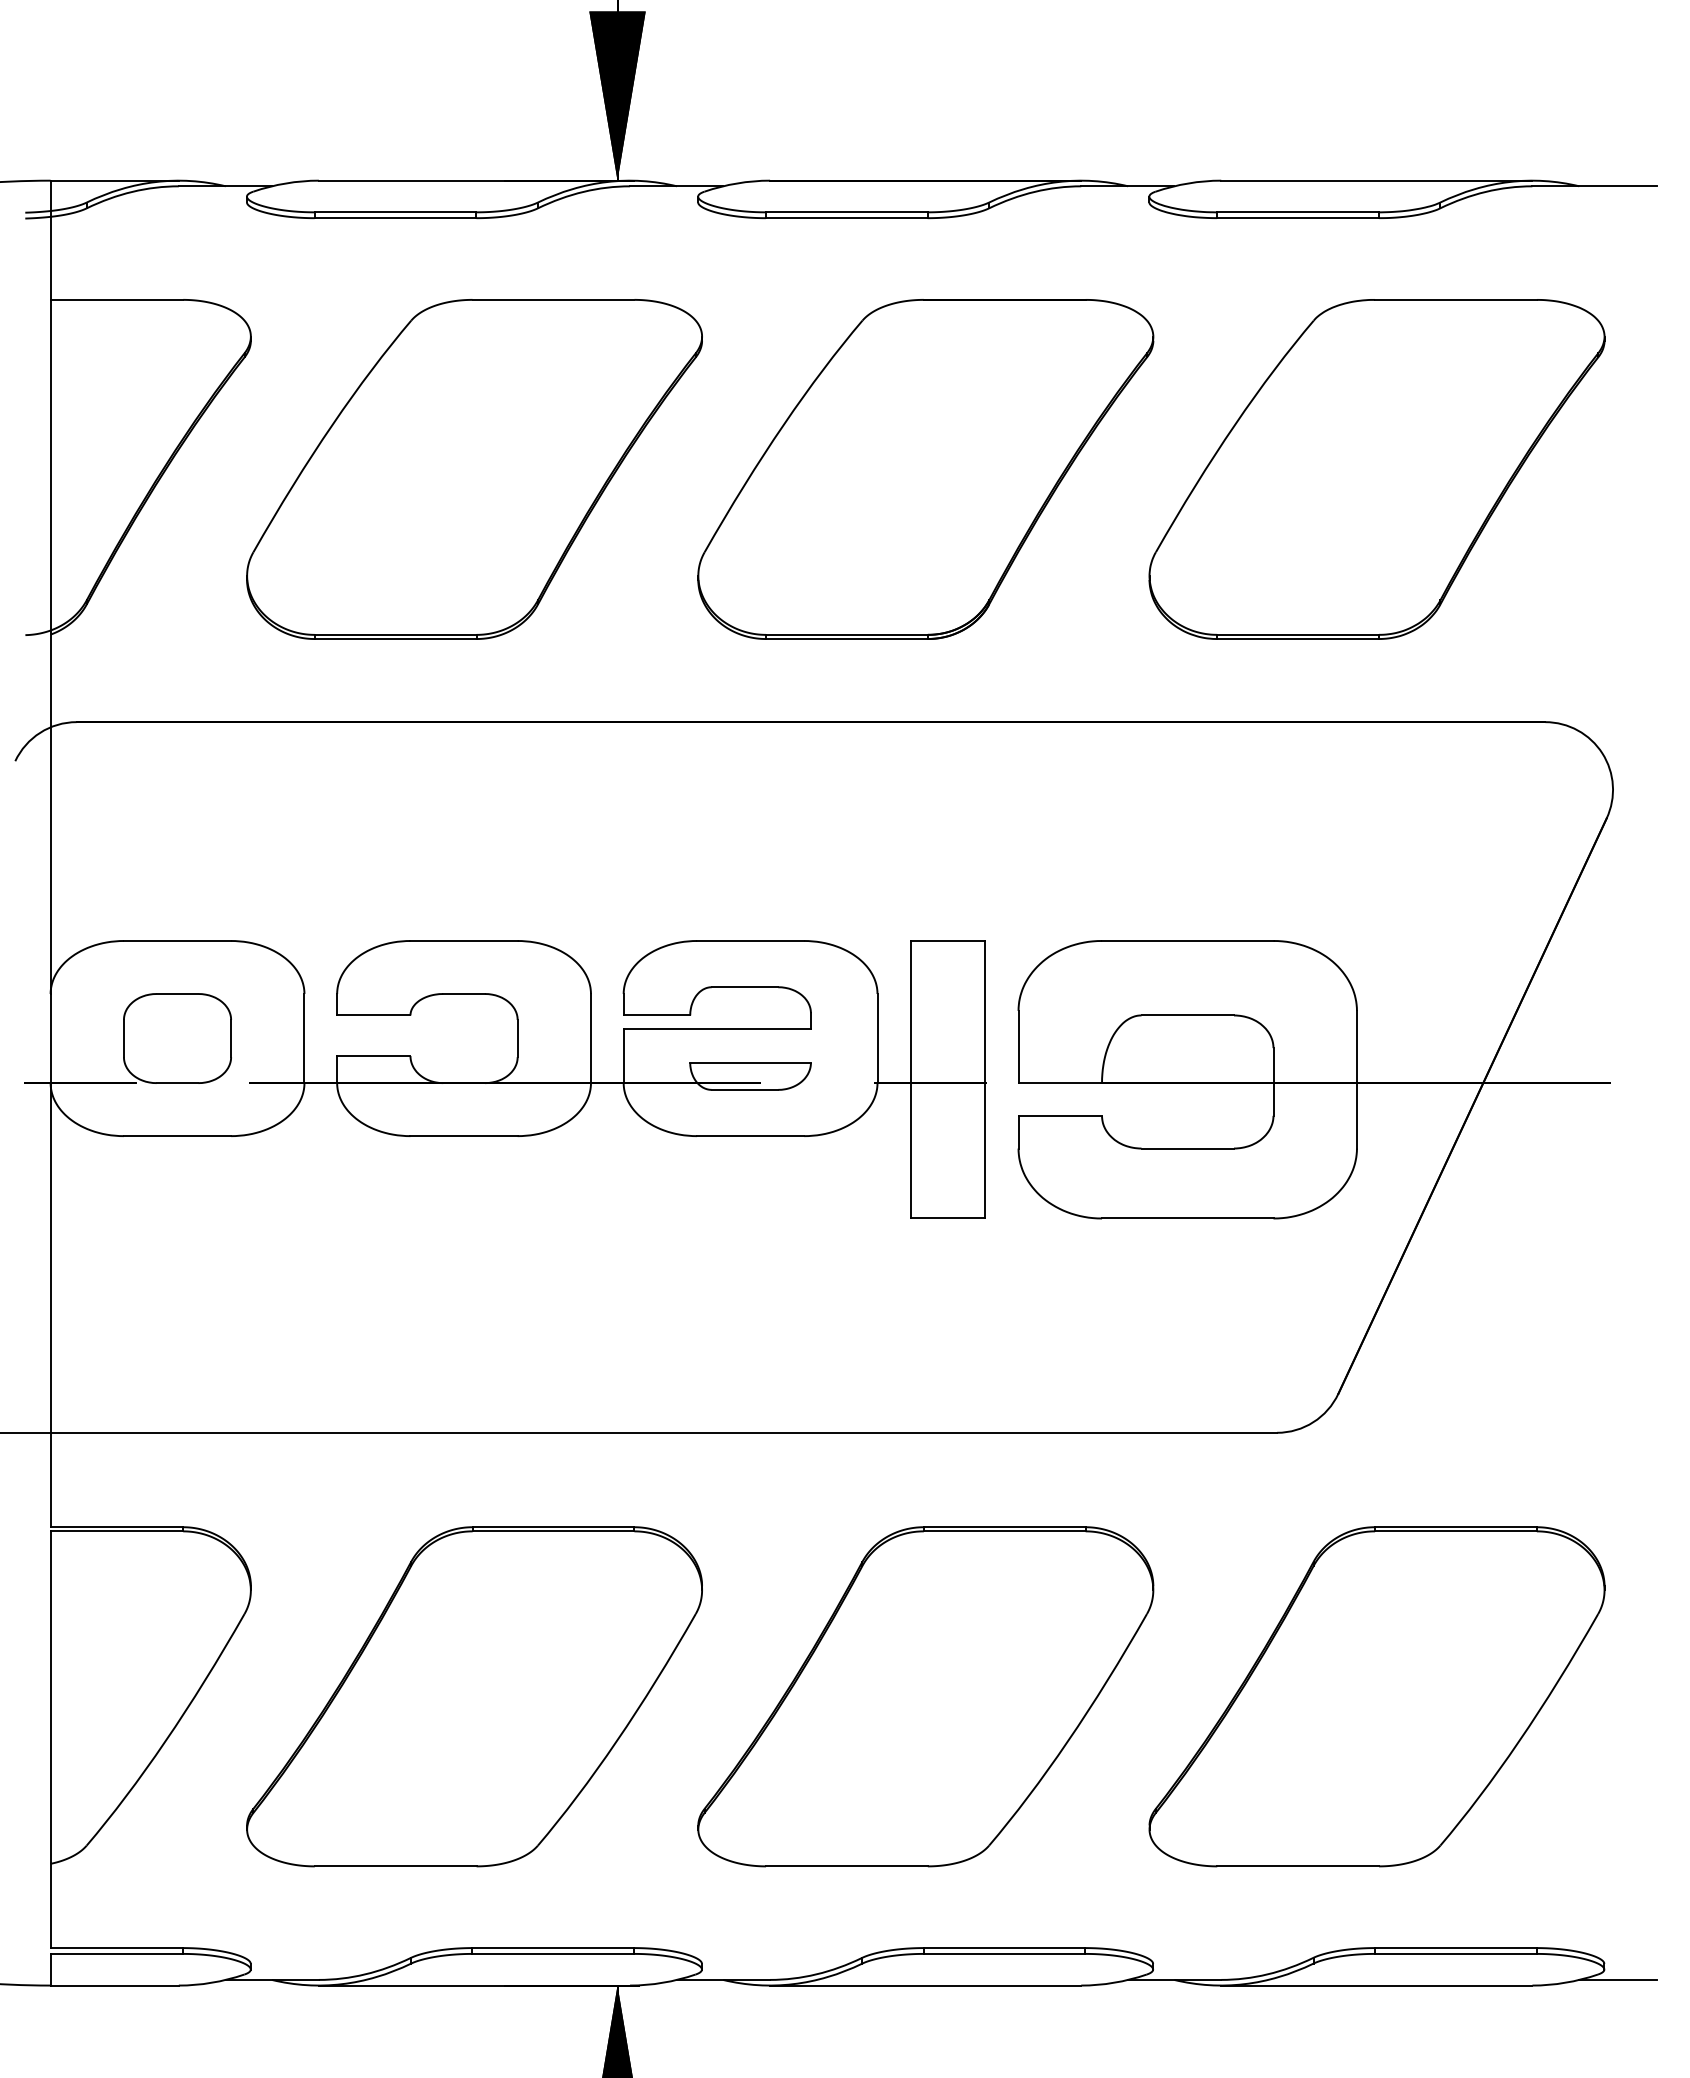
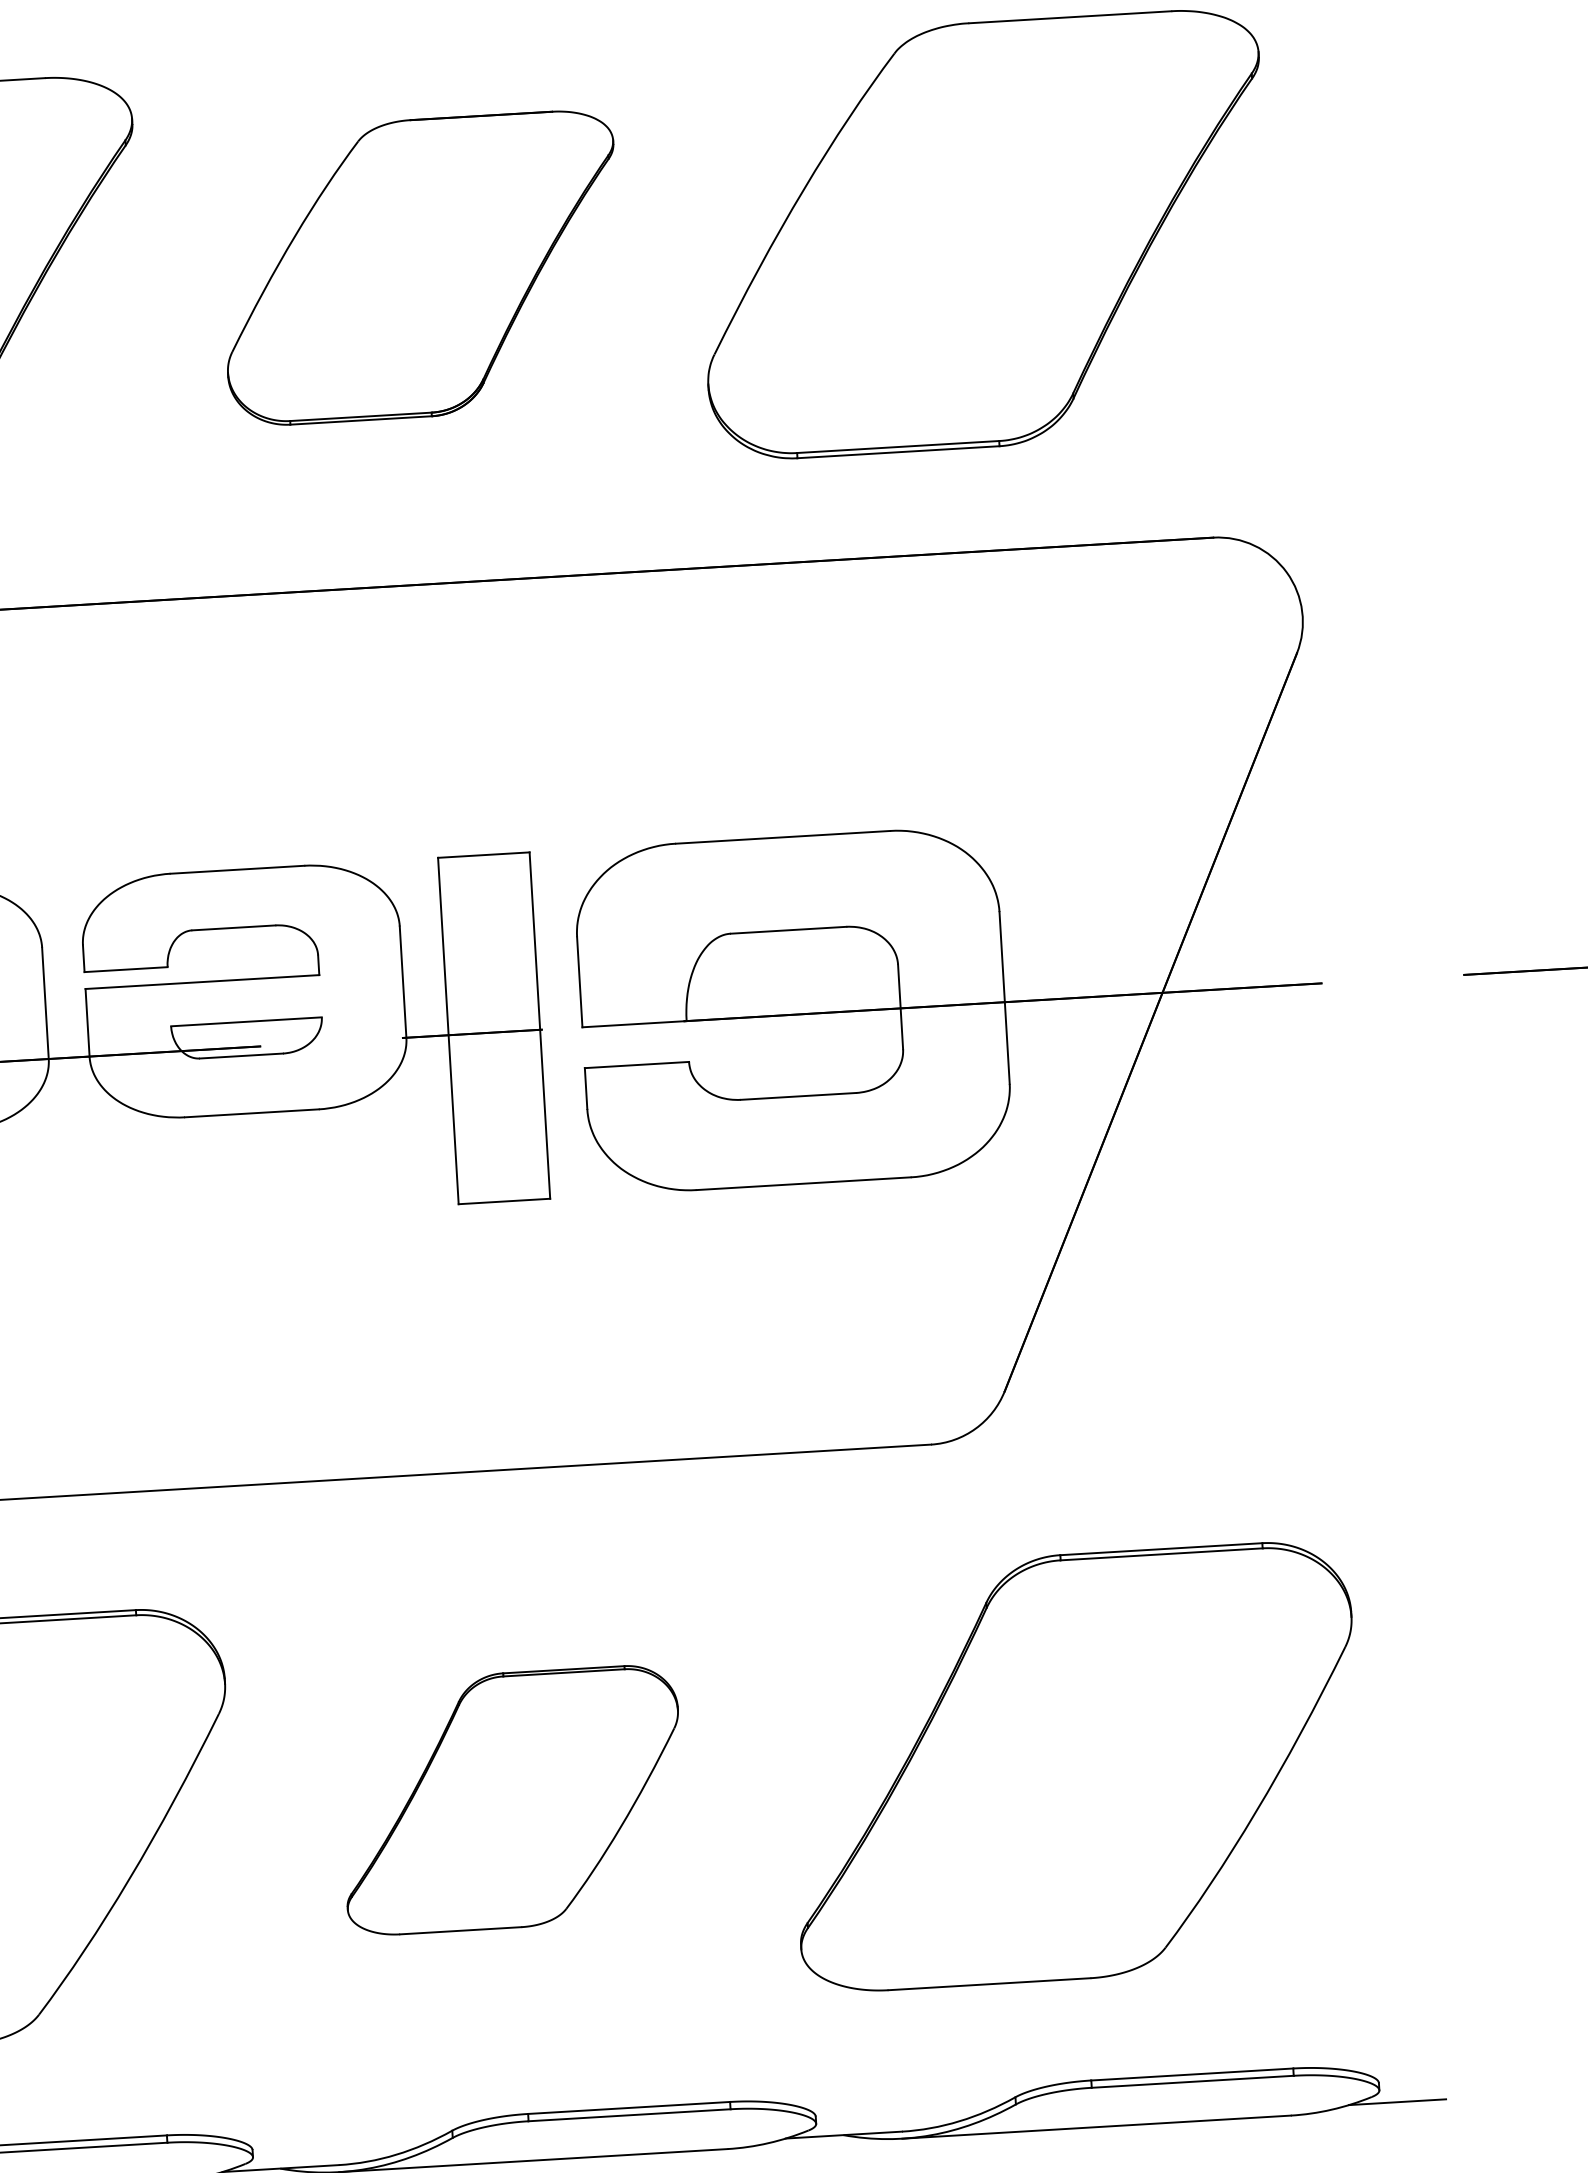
part: (925, 469) -> (420, 268), size x0.7
part: (925, 1696) -> (511, 1799), size x0.6

